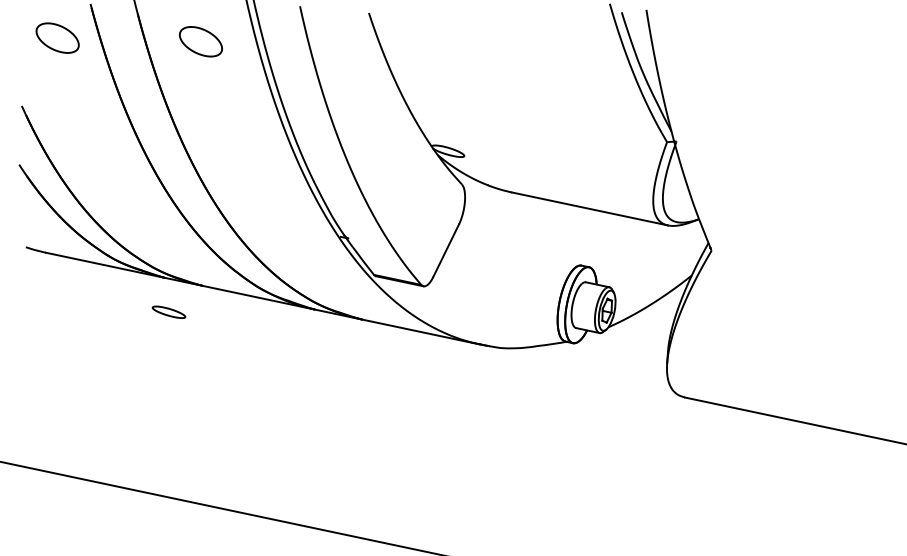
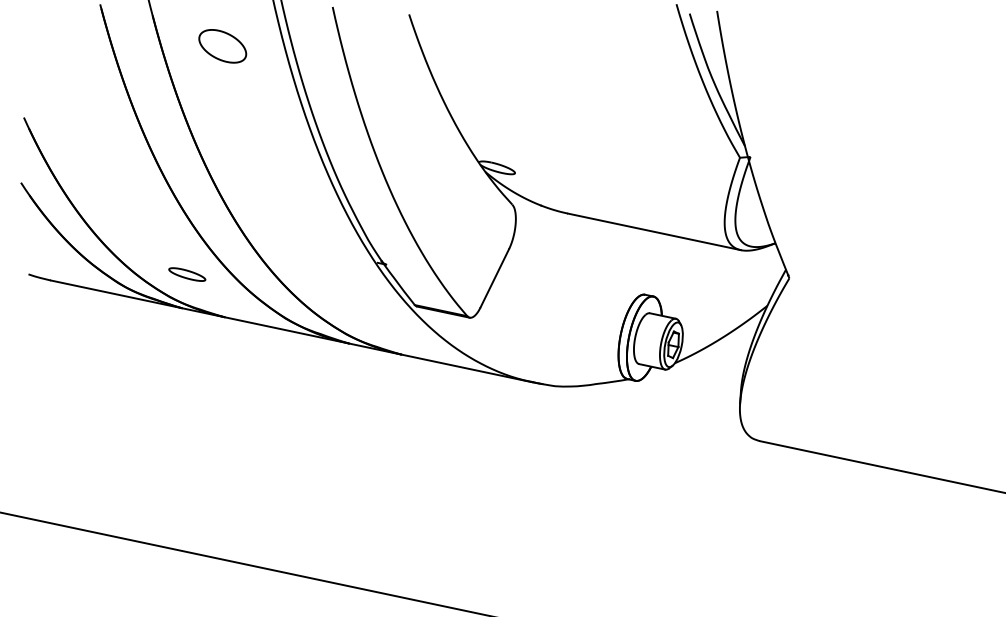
part: (57, 38) -> (63, 42), removed
part: (169, 312) -> (187, 274), moved

